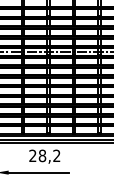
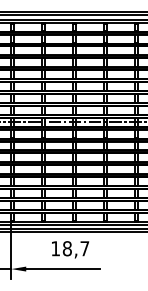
text: (45, 155) -> (70, 248), 28,2 -> 18,7

